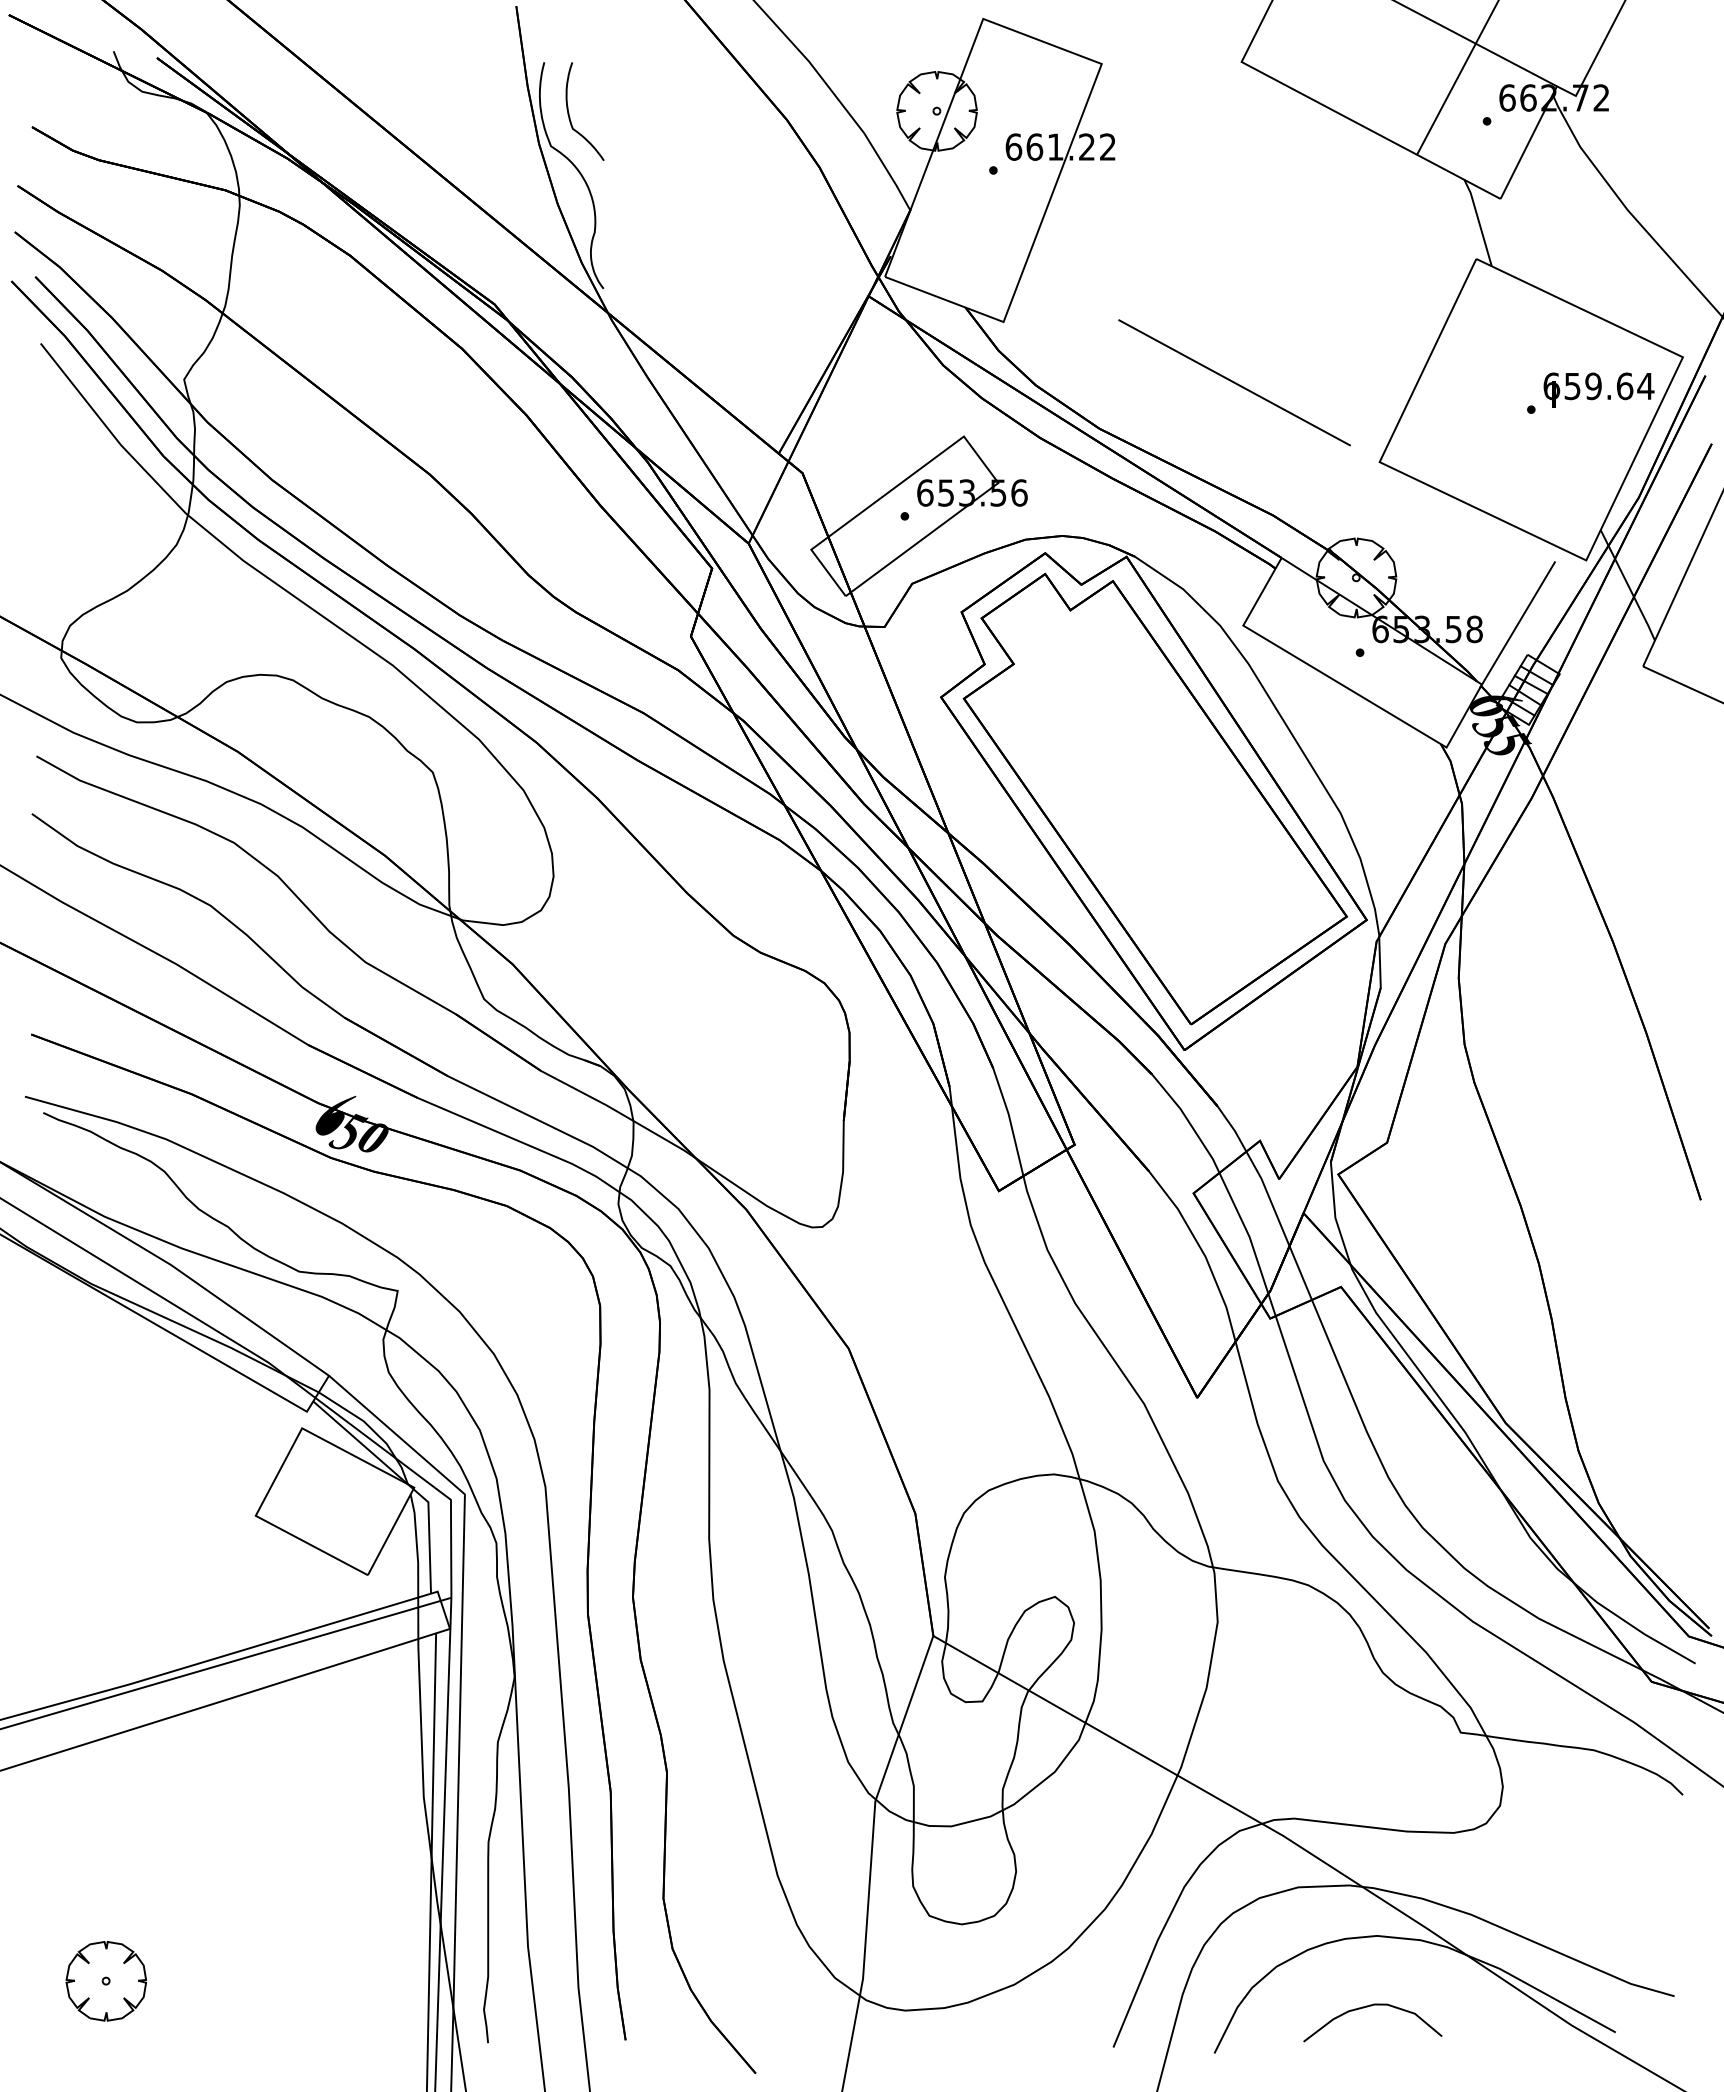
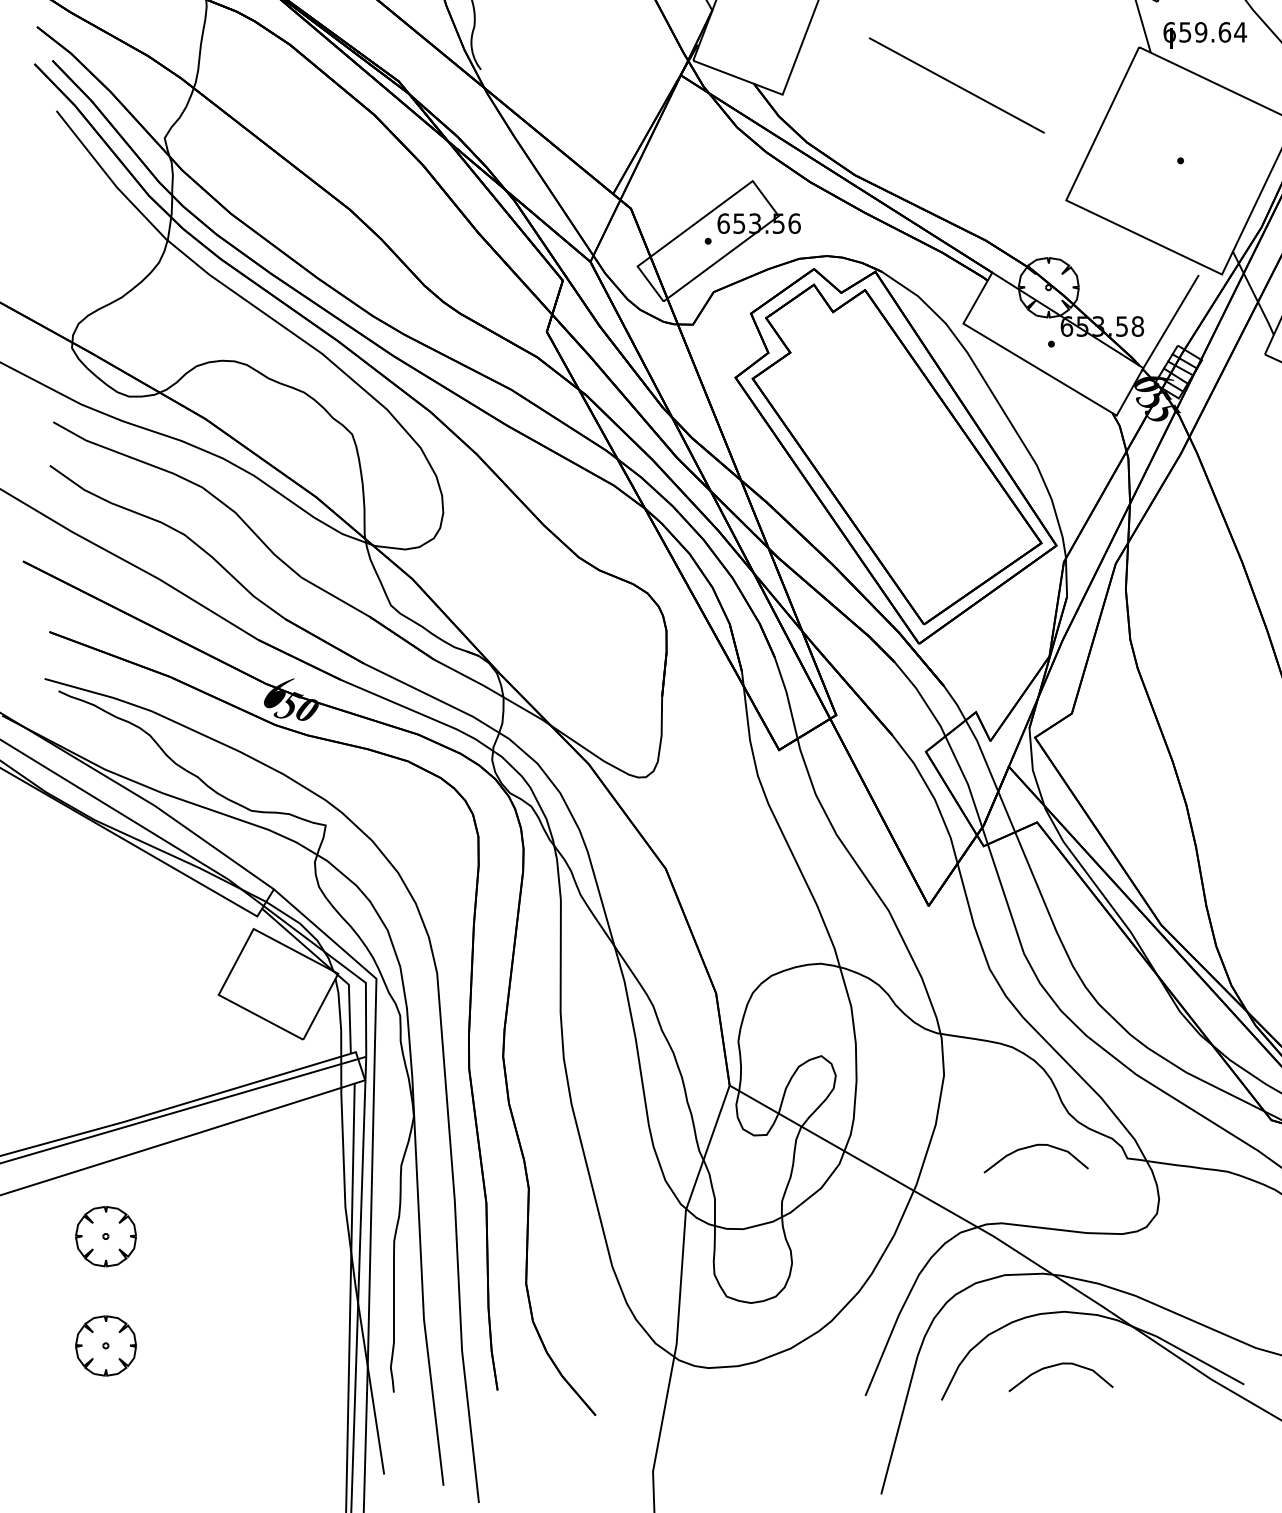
line: (1234, 382) -> (956, 85), moved
text: (1598, 389) -> (1204, 34), moved
curve: (1334, 1717) -> (1032, 1147), added
part: (106, 1836) -> (106, 1236), added

